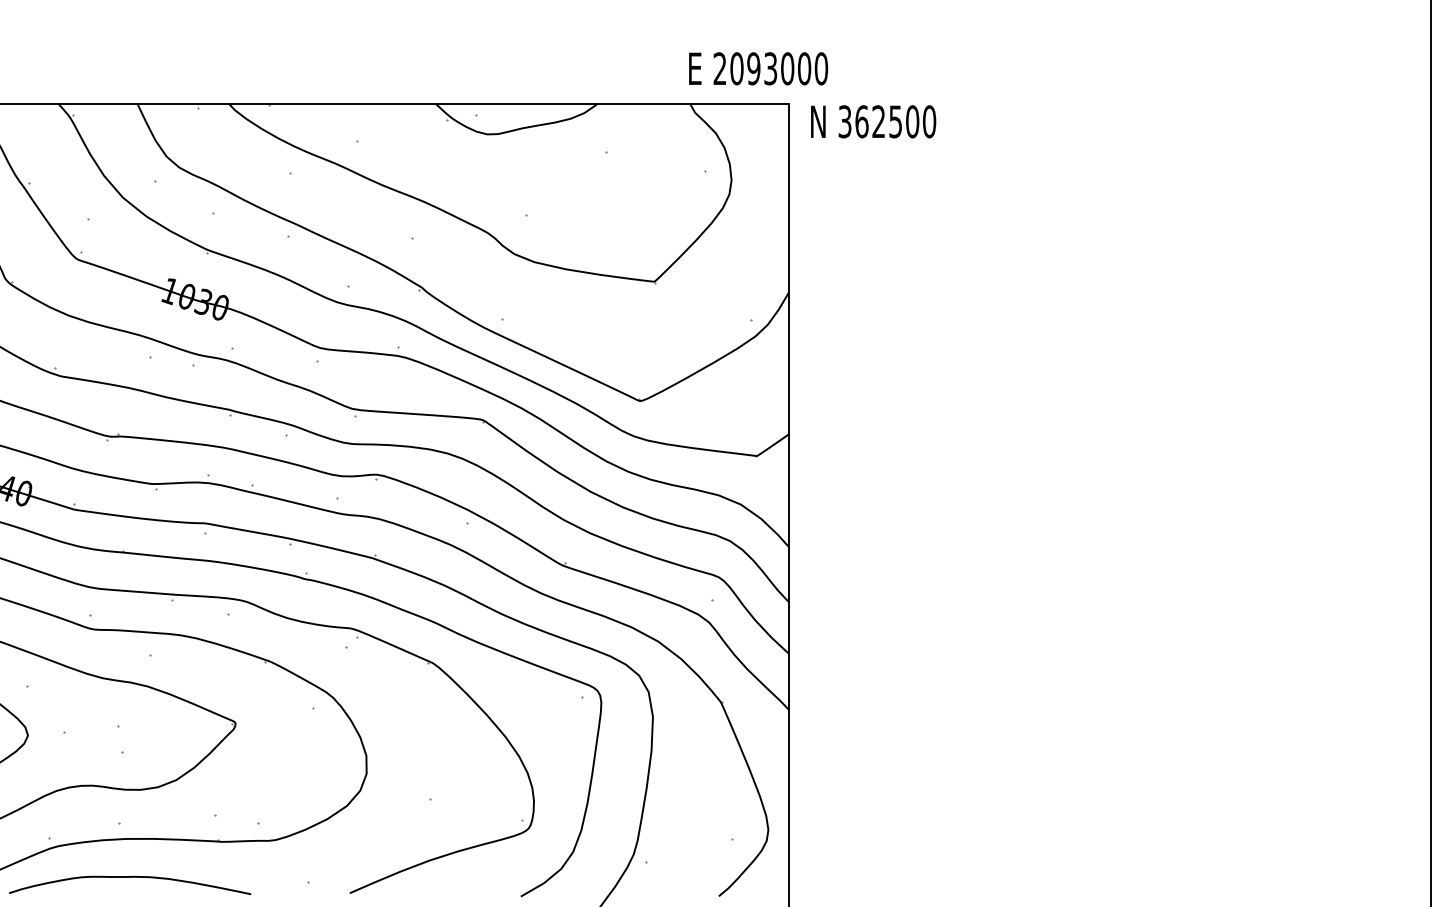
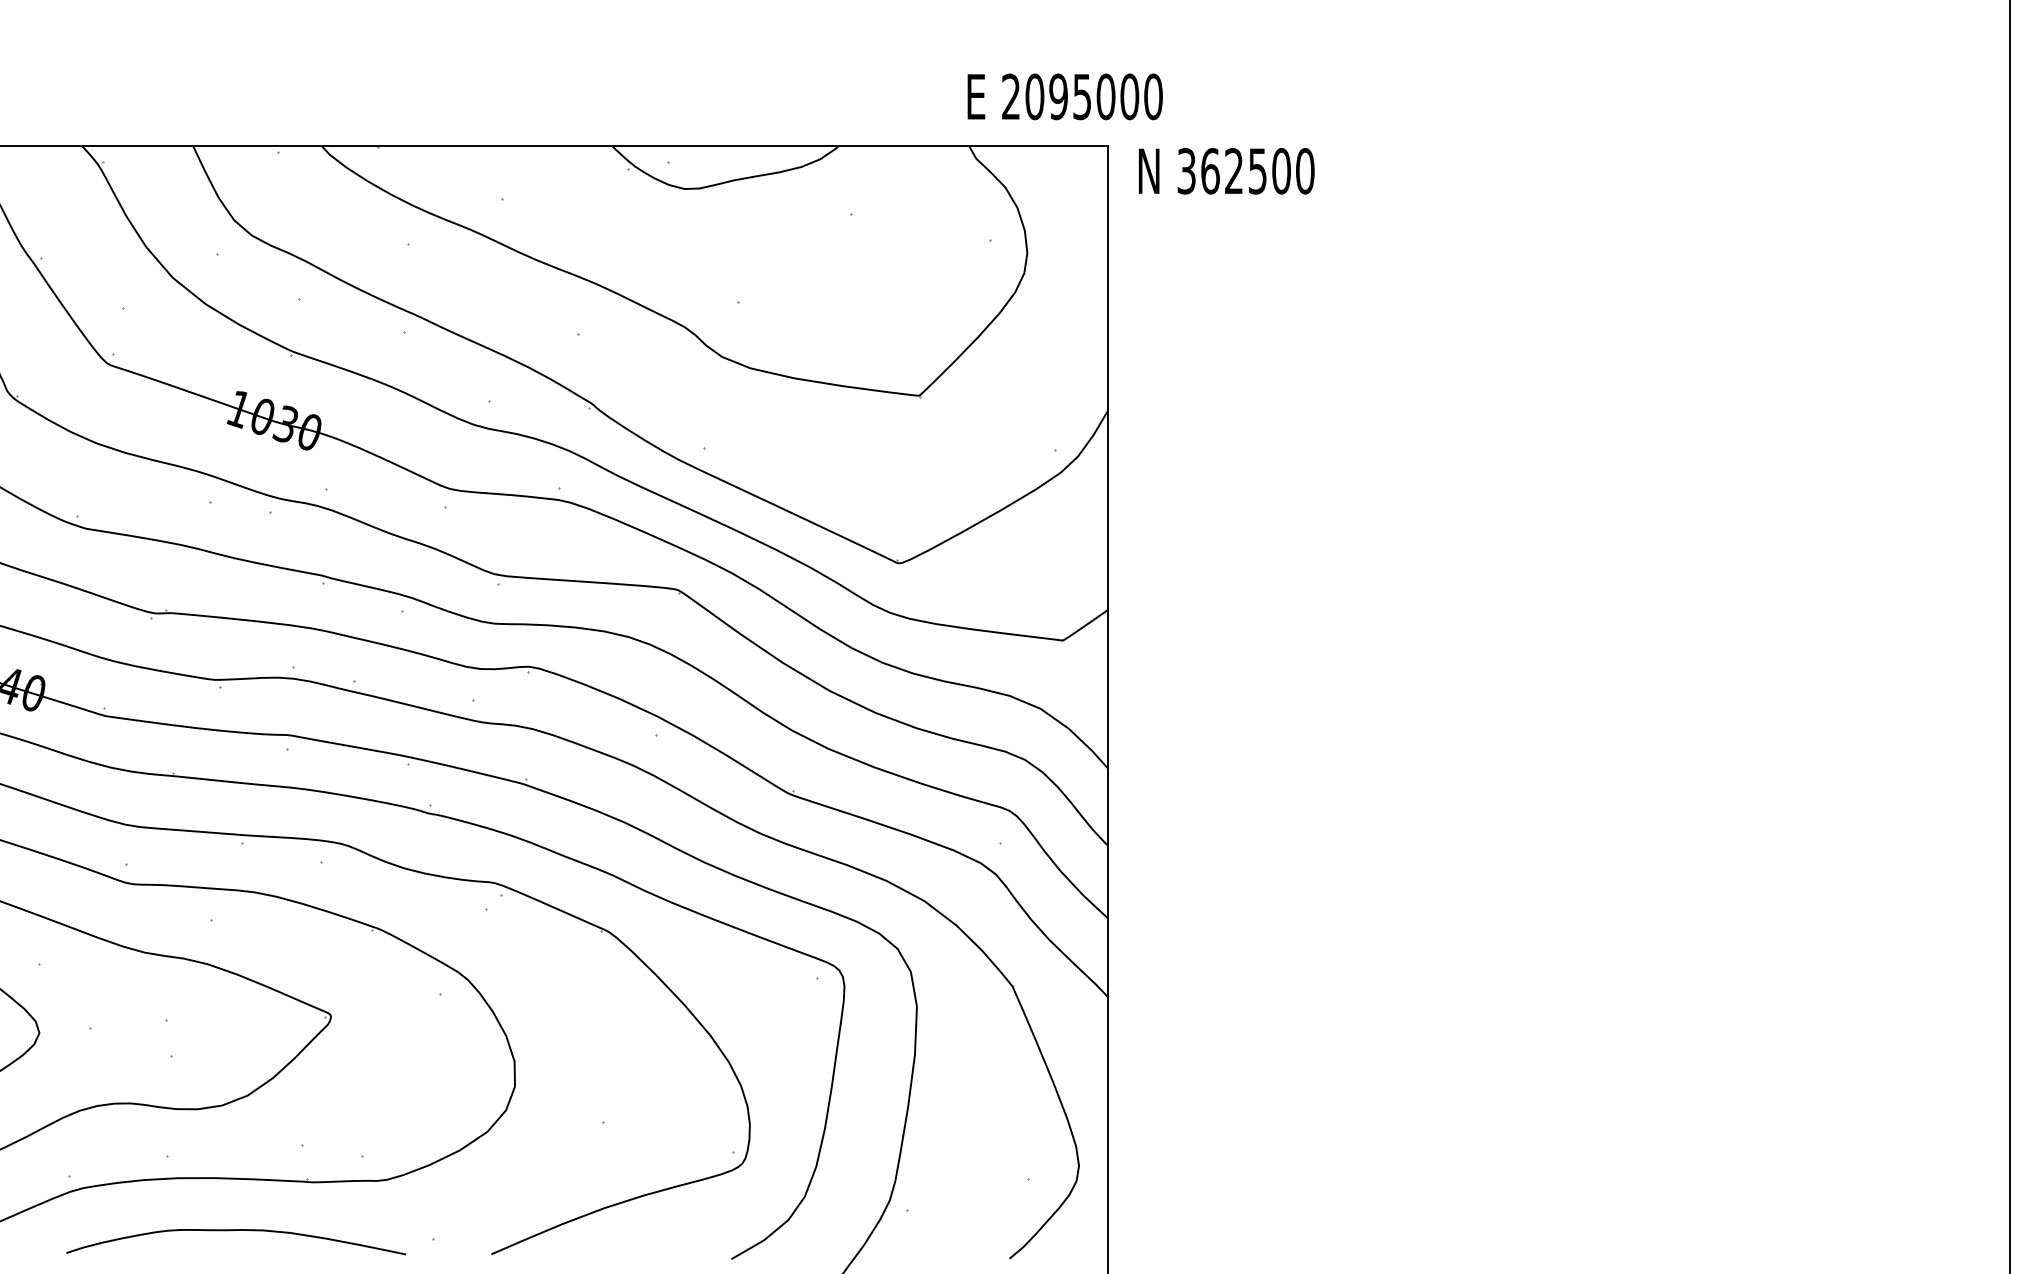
text: (770, 68) -> (1081, 96), 2093000 -> 2095000
curve: (130, 877) -> (236, 1230), moved

